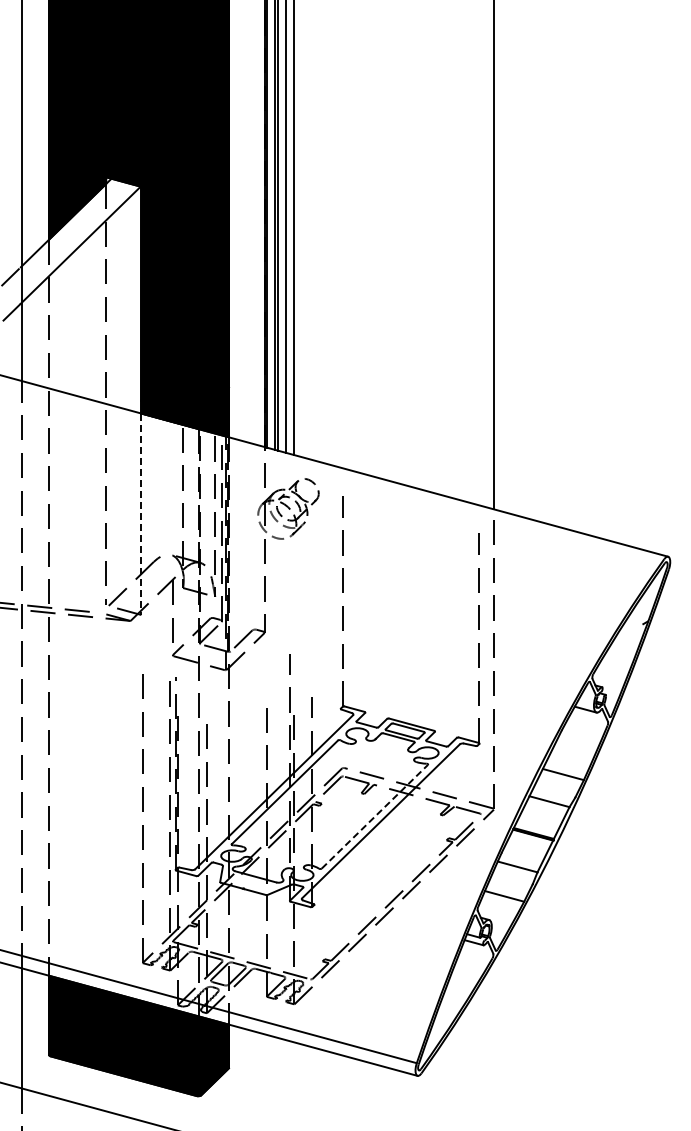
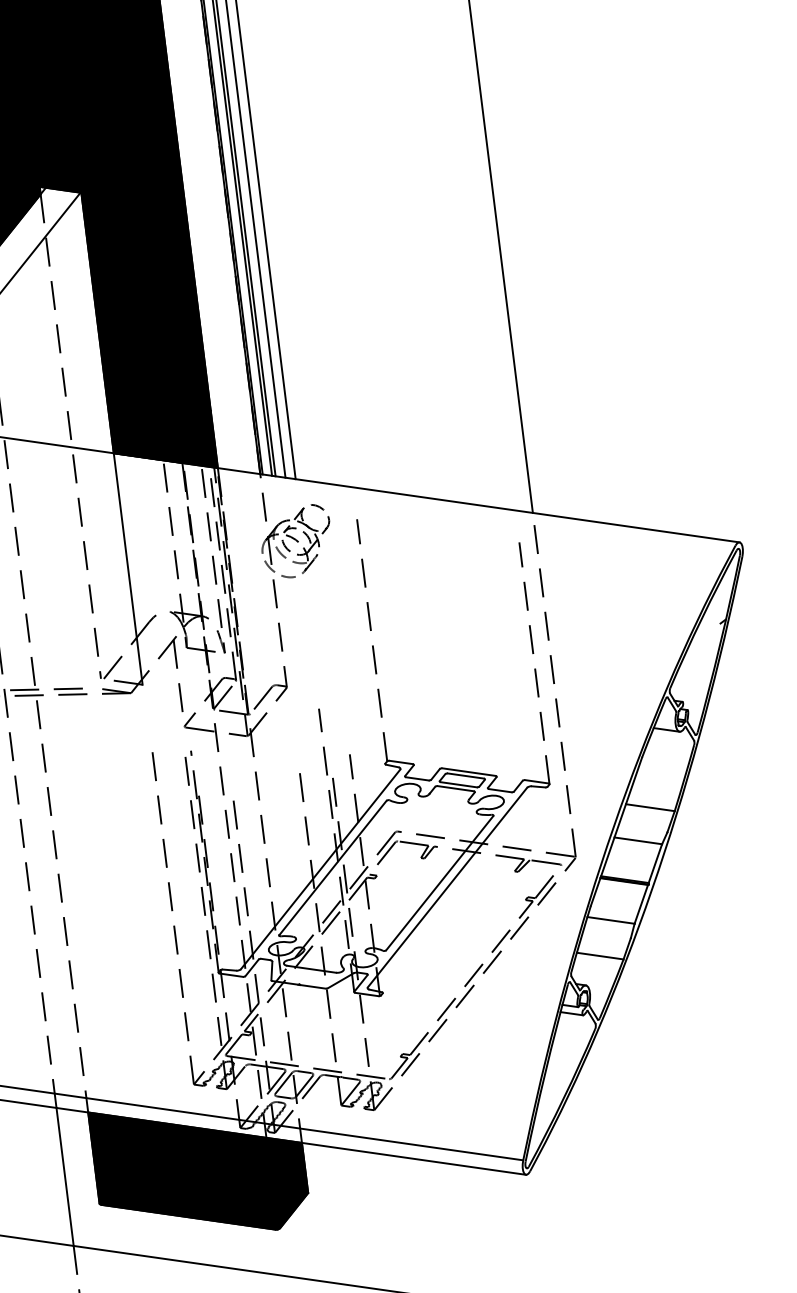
line: (141, 514) -> (128, 569), dashed -> solid
line: (375, 816) -> (440, 882), dashed -> solid

